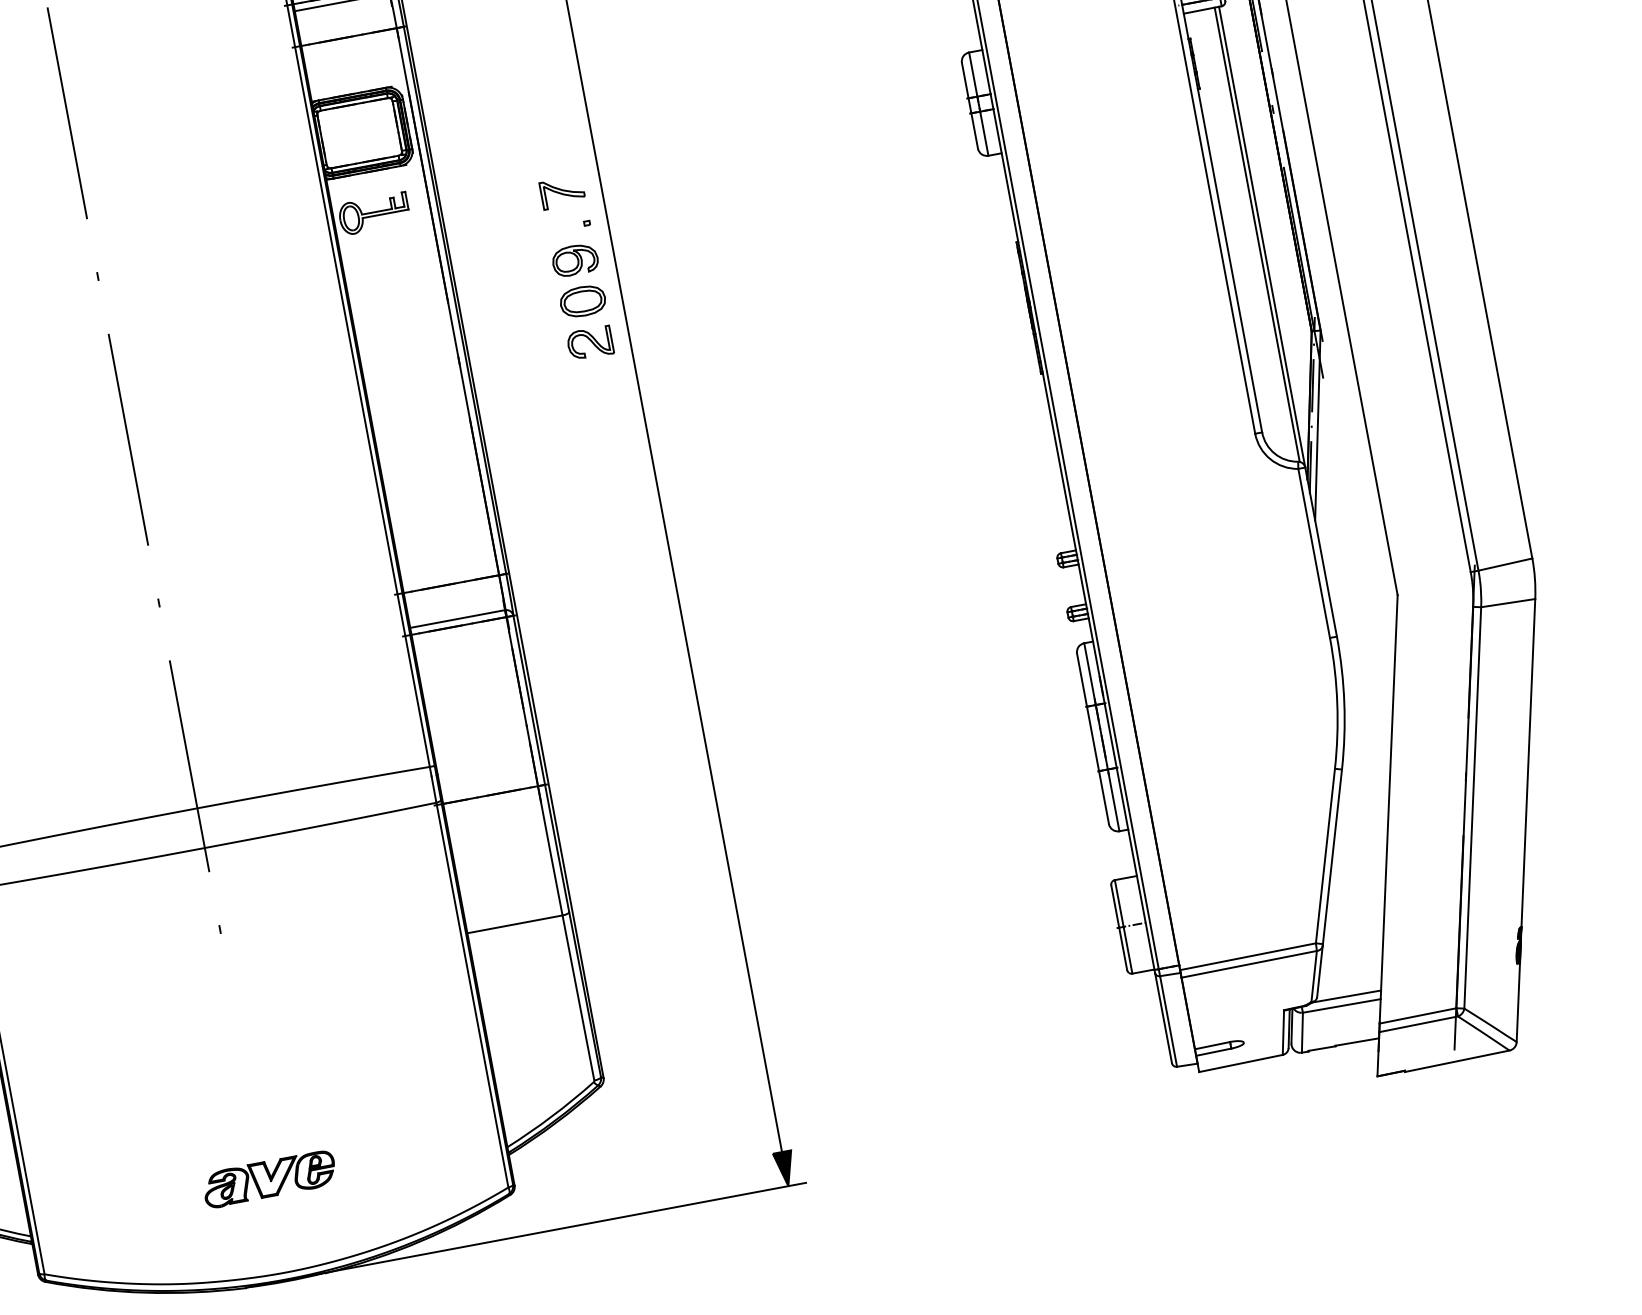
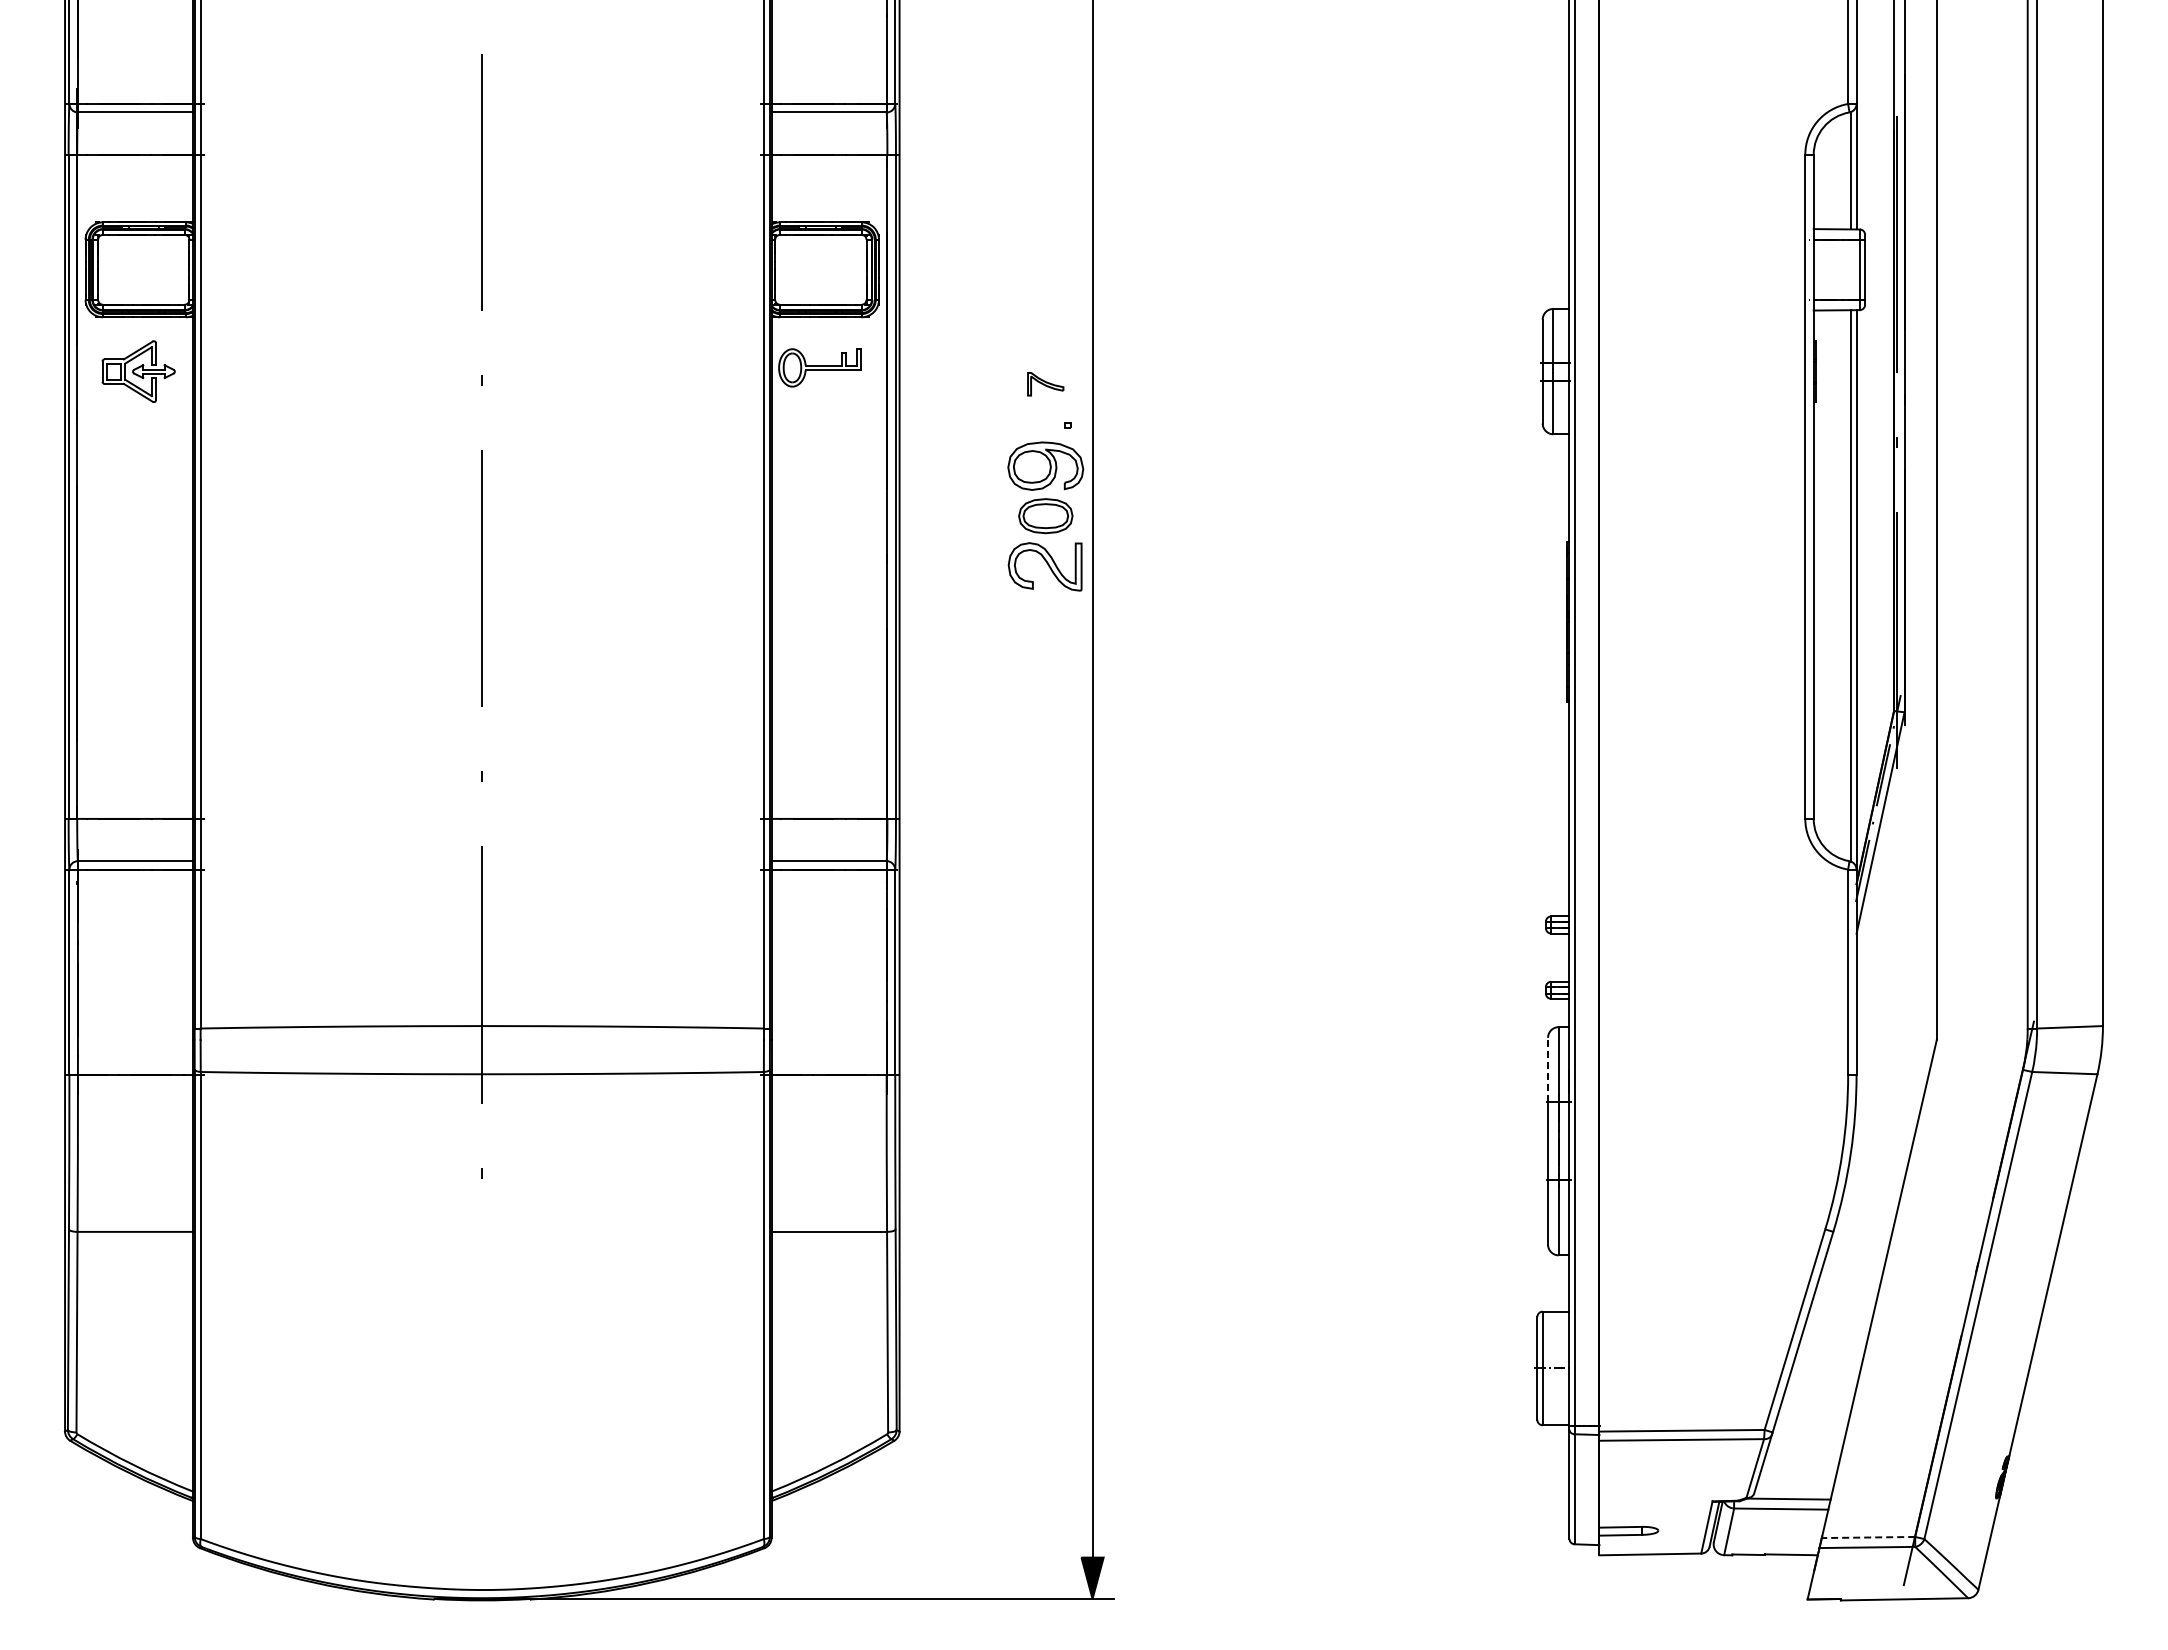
part: (562, 193) -> (1045, 384), size x0.7
part: (574, 259) -> (1045, 465), size x1.4
part: (589, 343) -> (1044, 566), size x1.4
line: (1082, 679) -> (1548, 1069), solid -> dashed
line: (1418, 1015) -> (1868, 1537), solid -> dashed
part: (269, 1178) -> (485, 1476), removed

